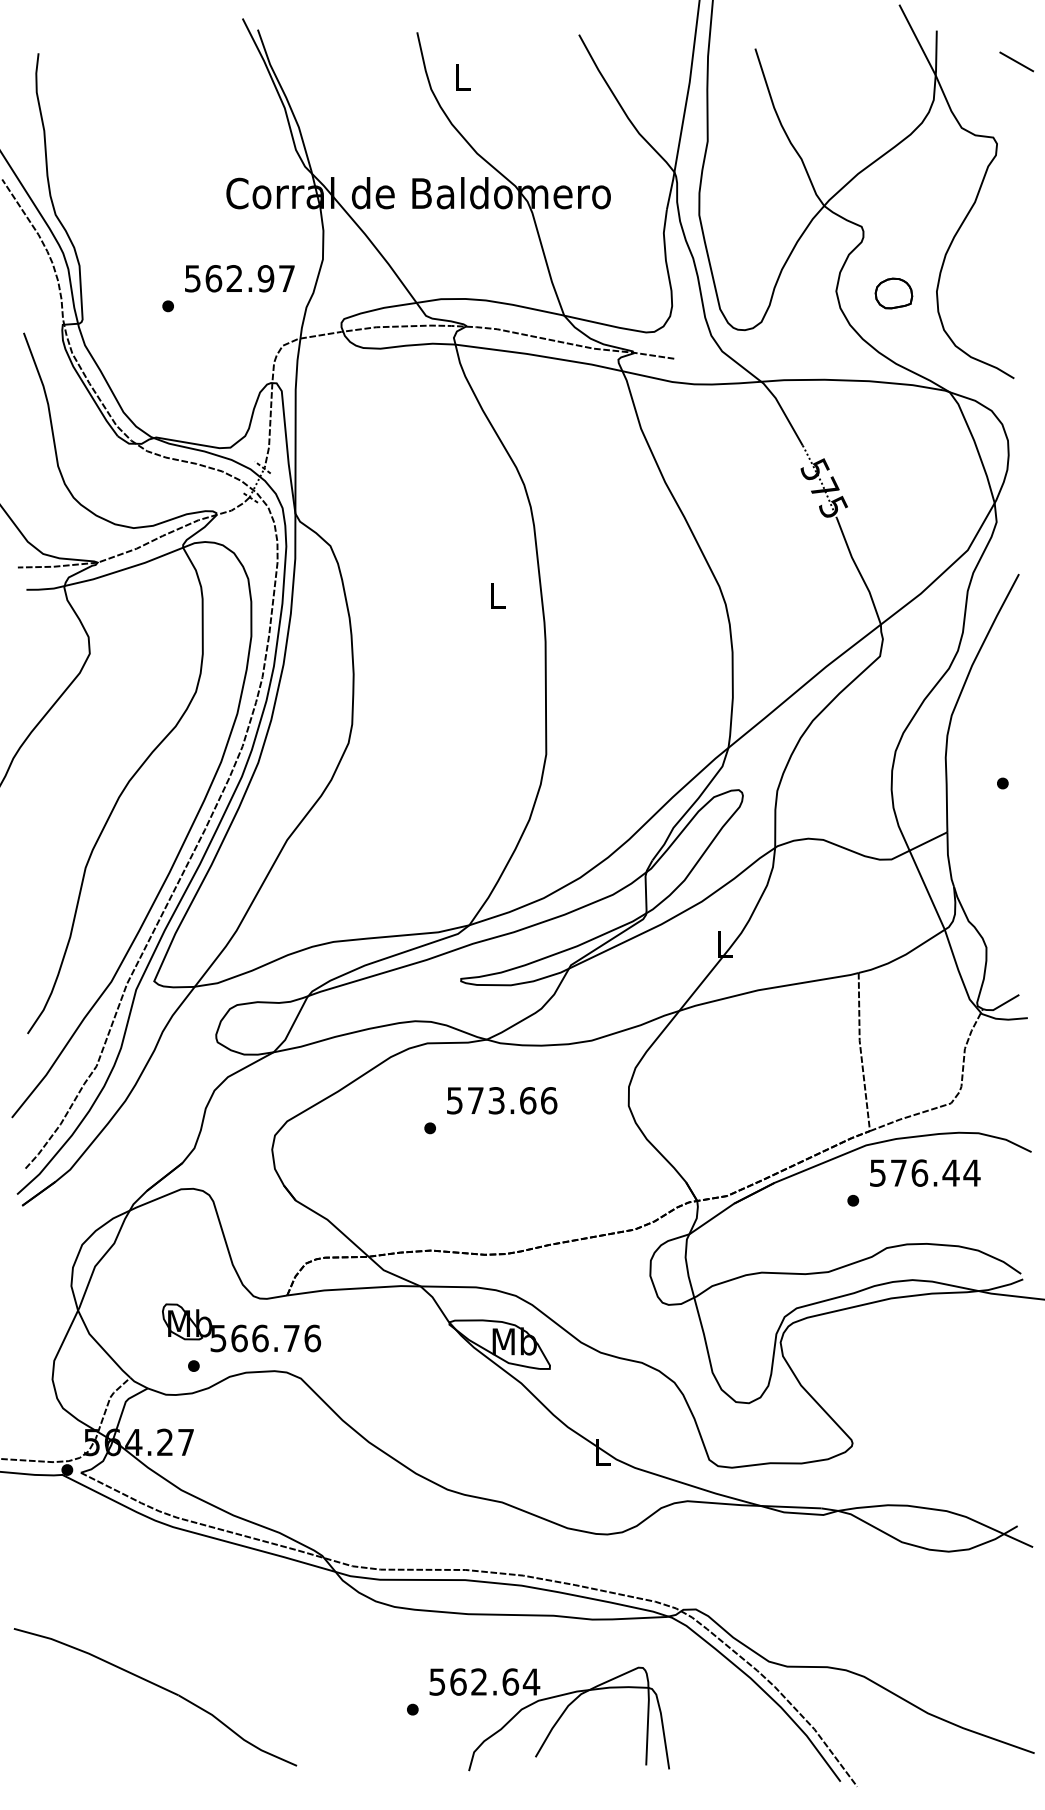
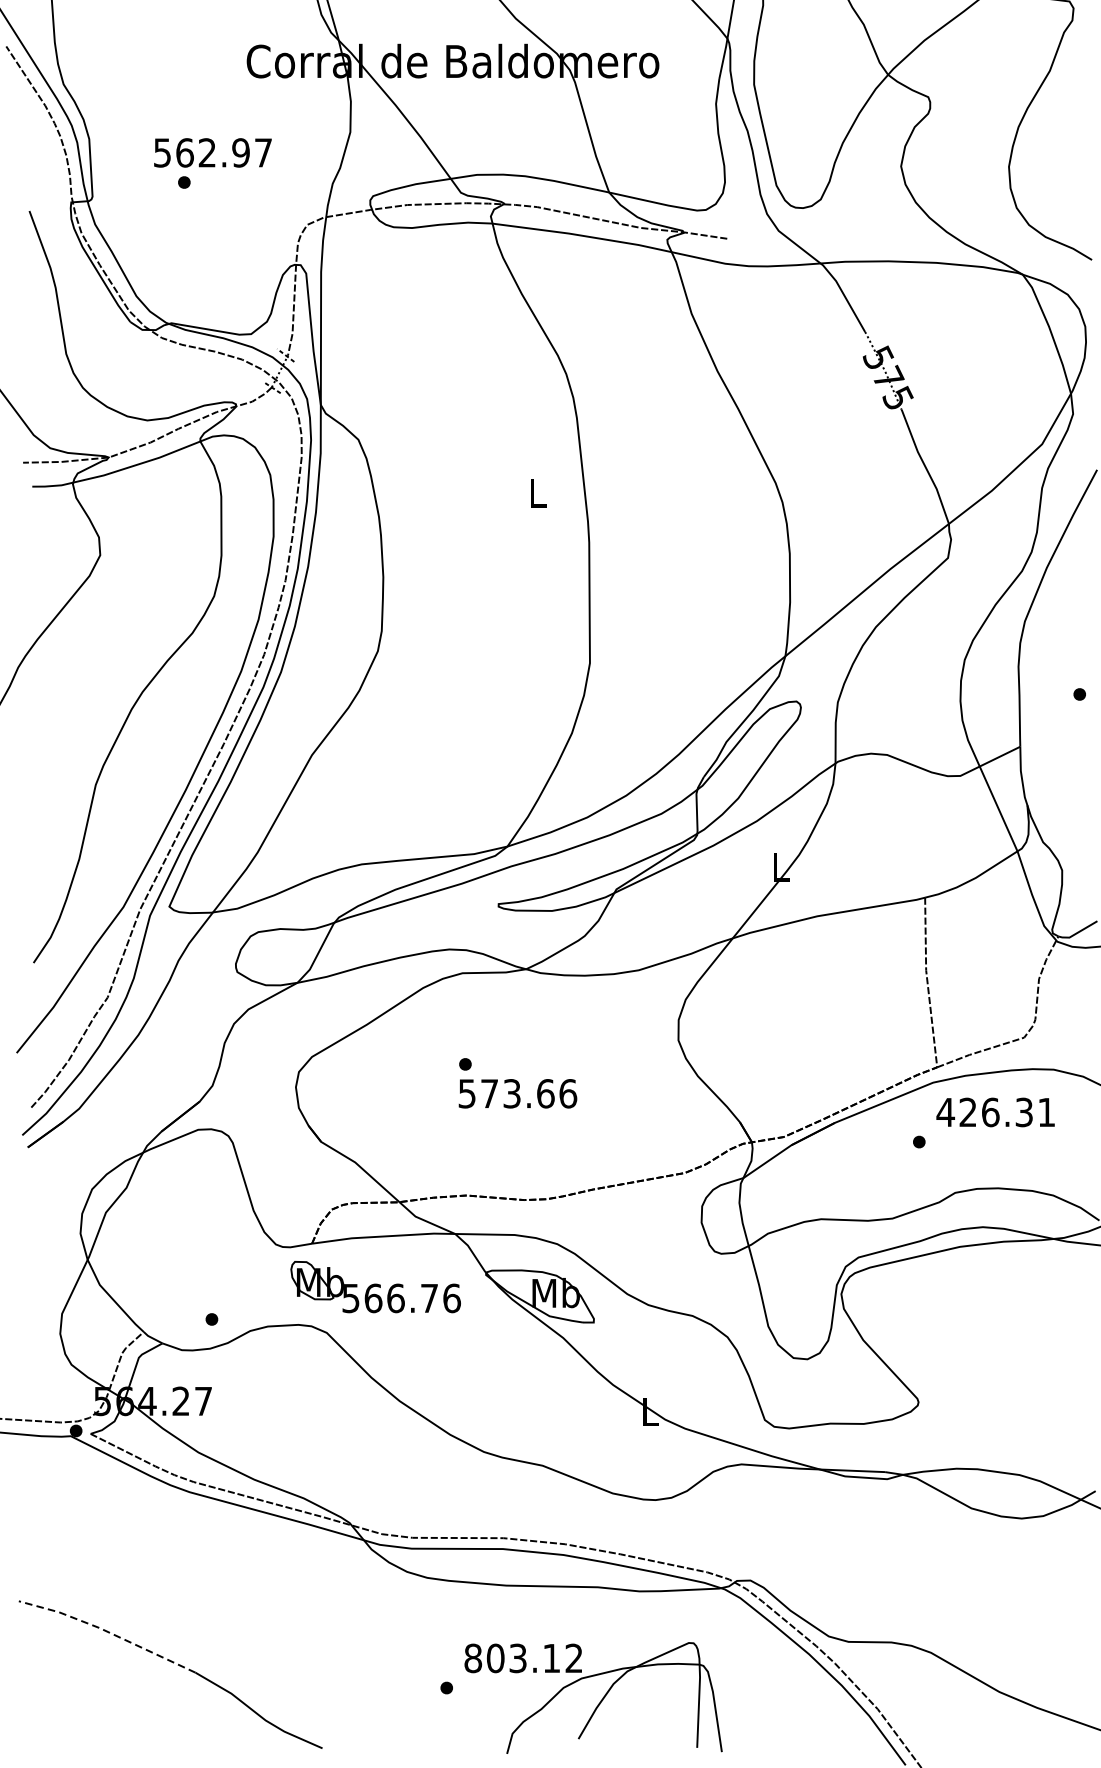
text: (239, 278) -> (212, 152), moved
part: (893, 293) -> (962, 168), removed
text: (502, 1100) -> (518, 1093), moved
text: (924, 1172) -> (995, 1111), 576.44 -> 426.31
part: (241, 1327) -> (375, 1286), moved
line: (96, 1657) -> (107, 1632), solid -> dashed
text: (484, 1681) -> (523, 1657), 562.64 -> 803.12

